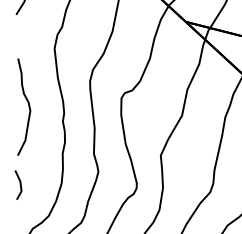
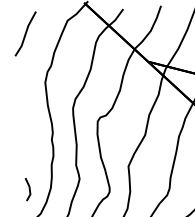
curve: (28, 107) -> (24, 128), removed
line: (19, 184) -> (28, 189), moved

